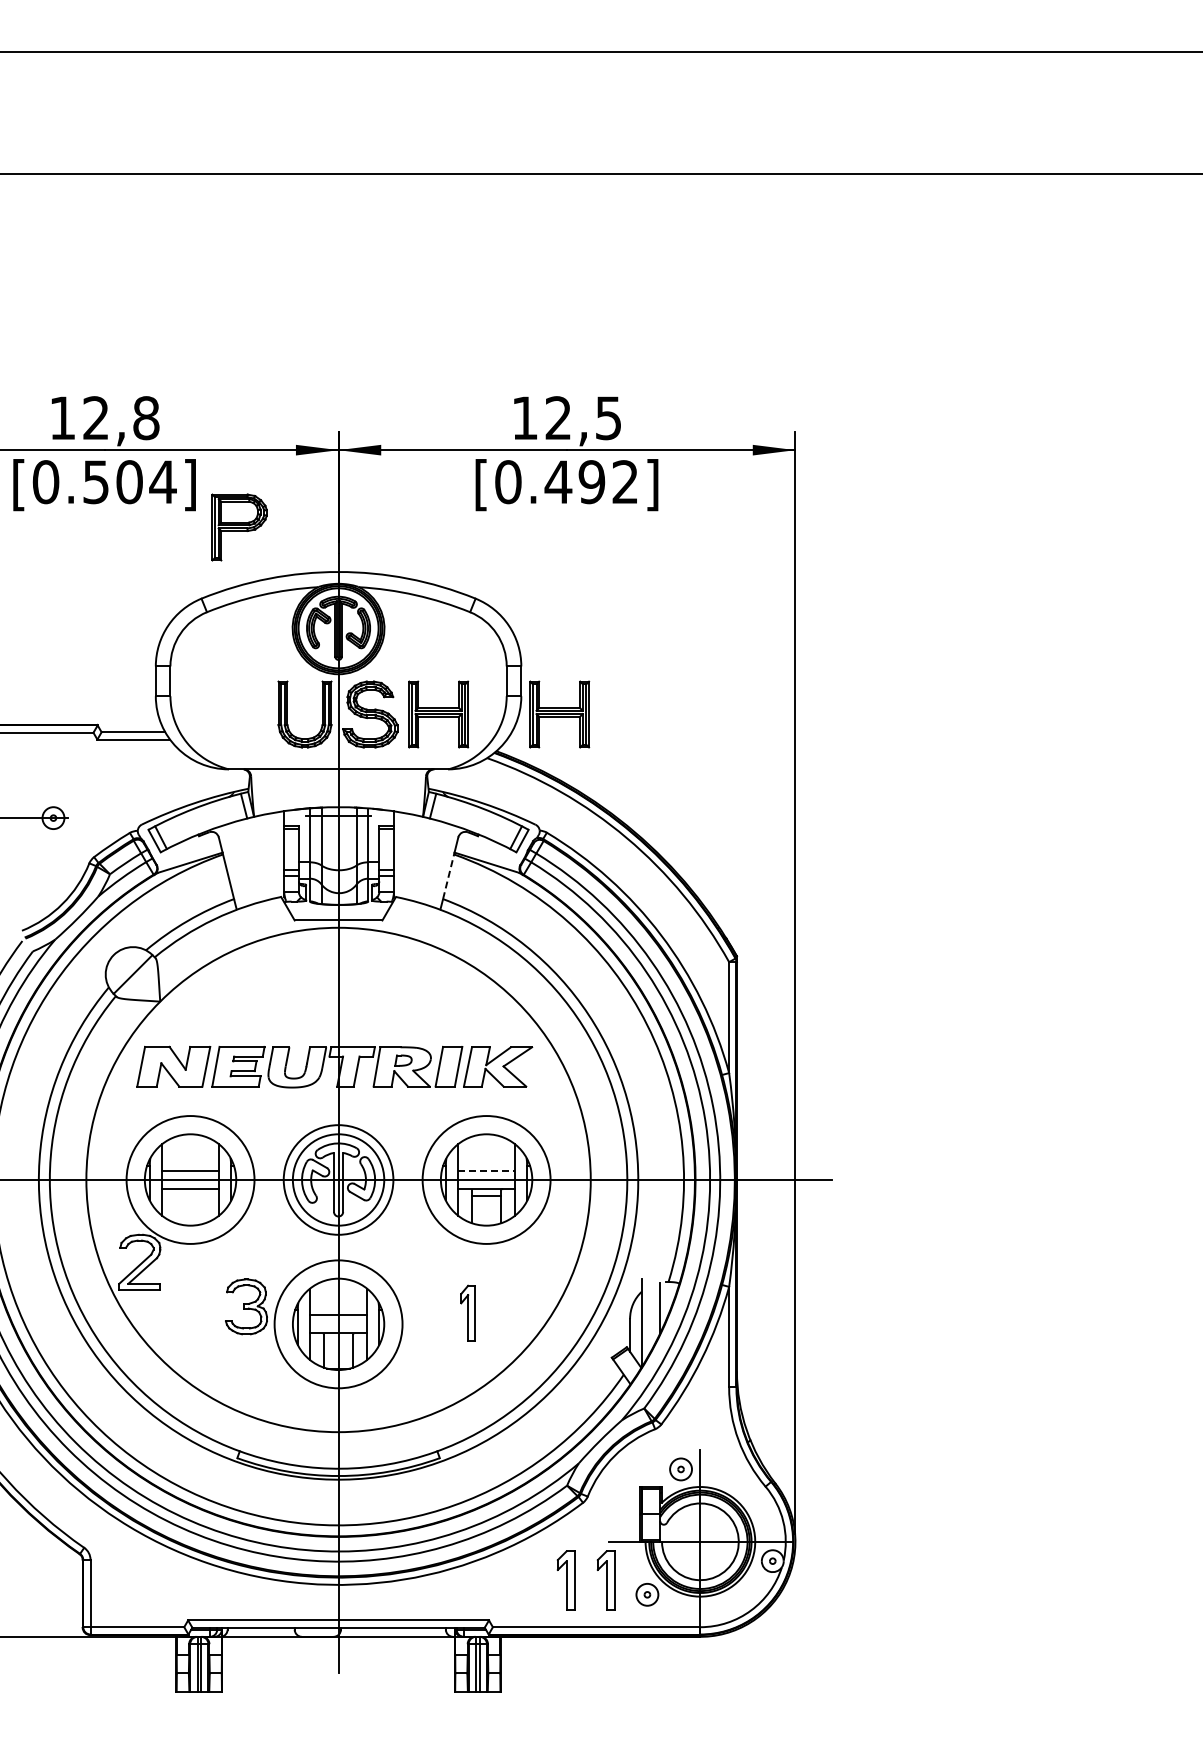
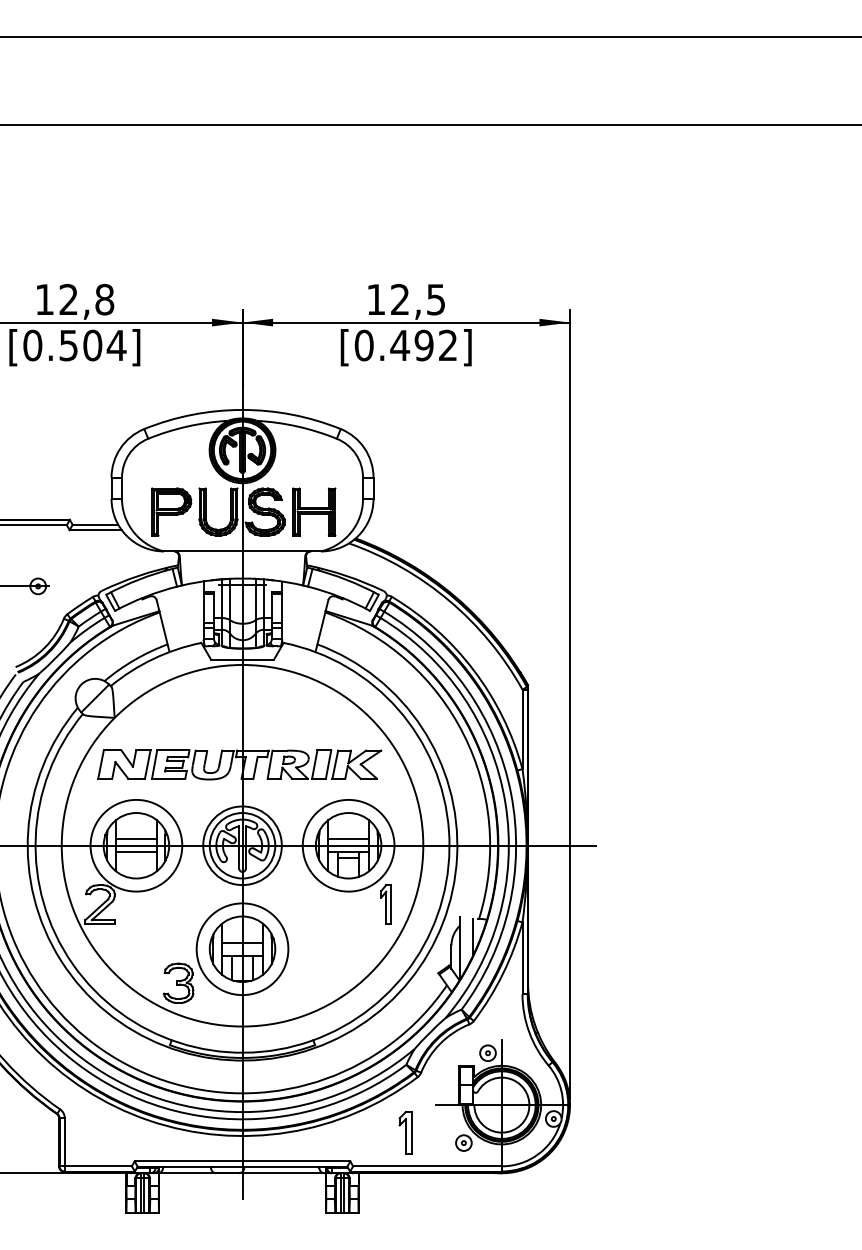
part: (239, 527) -> (171, 512), moved
part: (559, 714) -> (400, 512), removed
line: (448, 875) -> (321, 627), dashed -> solid
line: (487, 1170) -> (349, 838), dashed -> solid
part: (246, 1306) -> (178, 983), moved
part: (467, 1312) -> (385, 904), moved
part: (605, 1580) -> (433, 1132), removed

